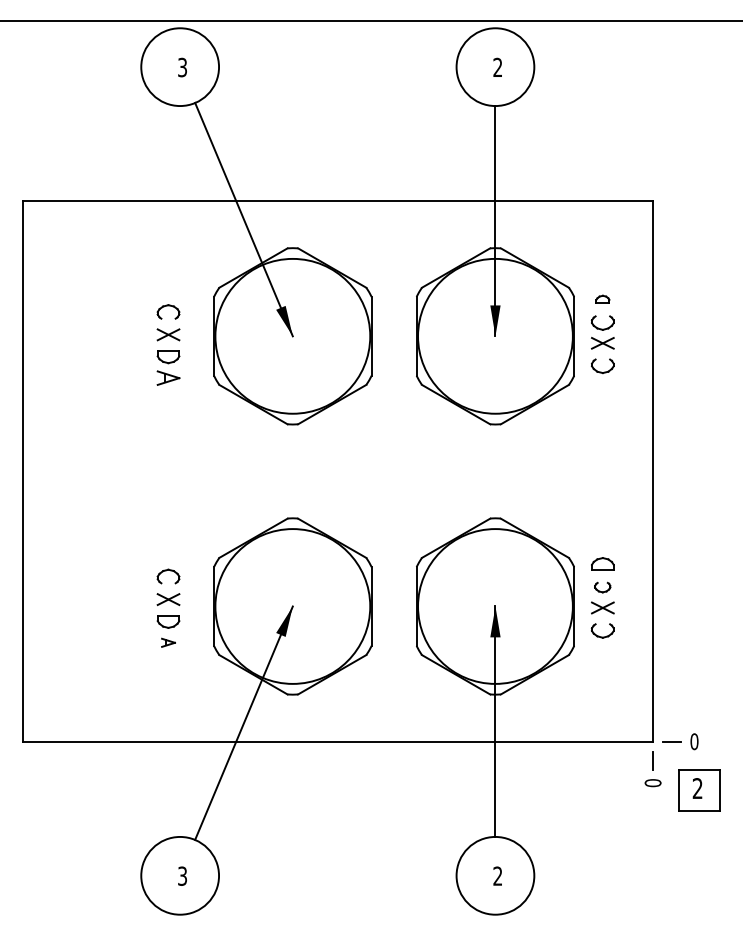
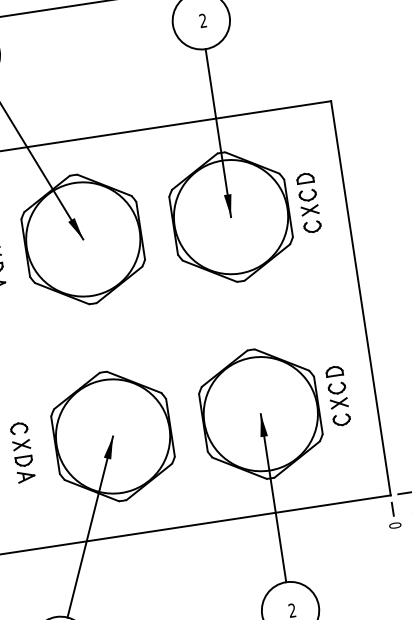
part: (602, 299) -> (305, 178), size x1.67
part: (602, 587) -> (336, 388), size x1.43
part: (168, 642) -> (26, 476), size x1.67

